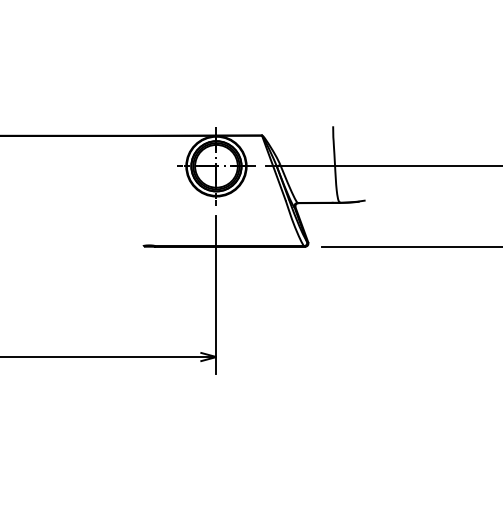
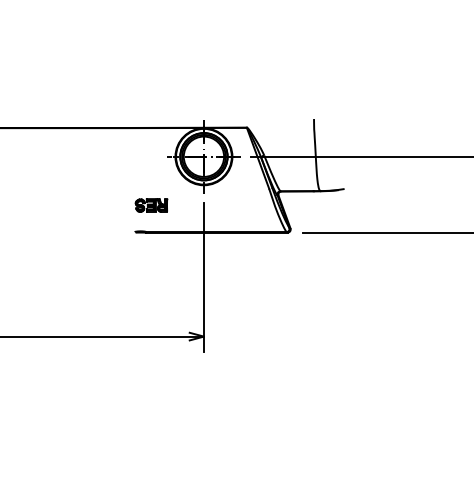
part: (160, 217) -> (151, 205), added

